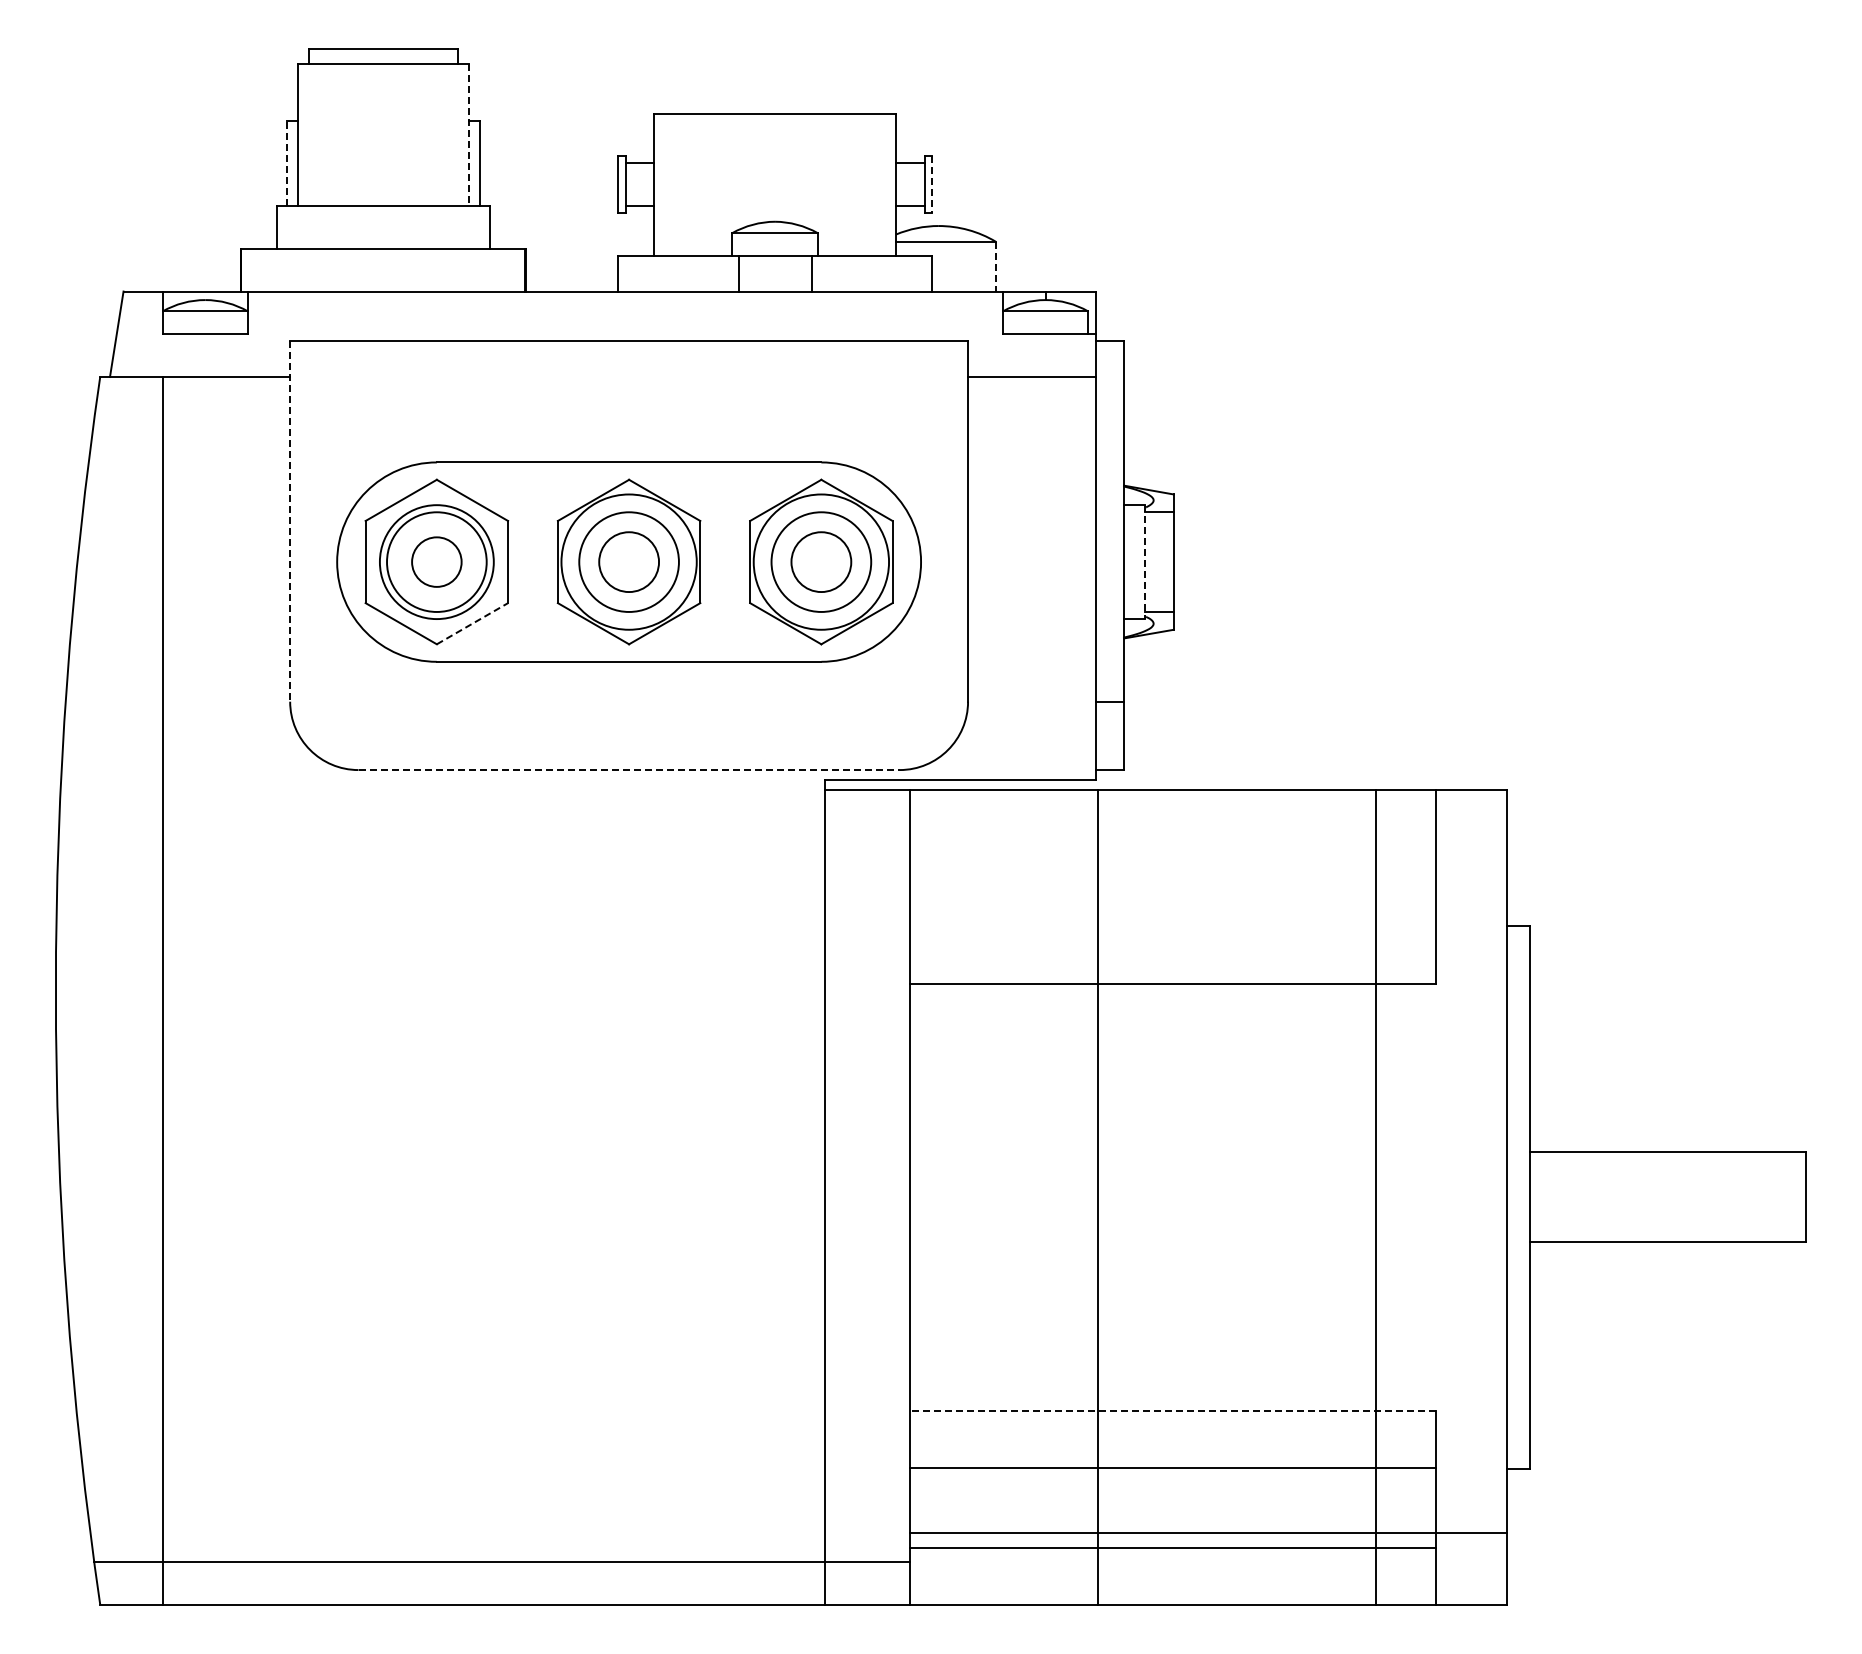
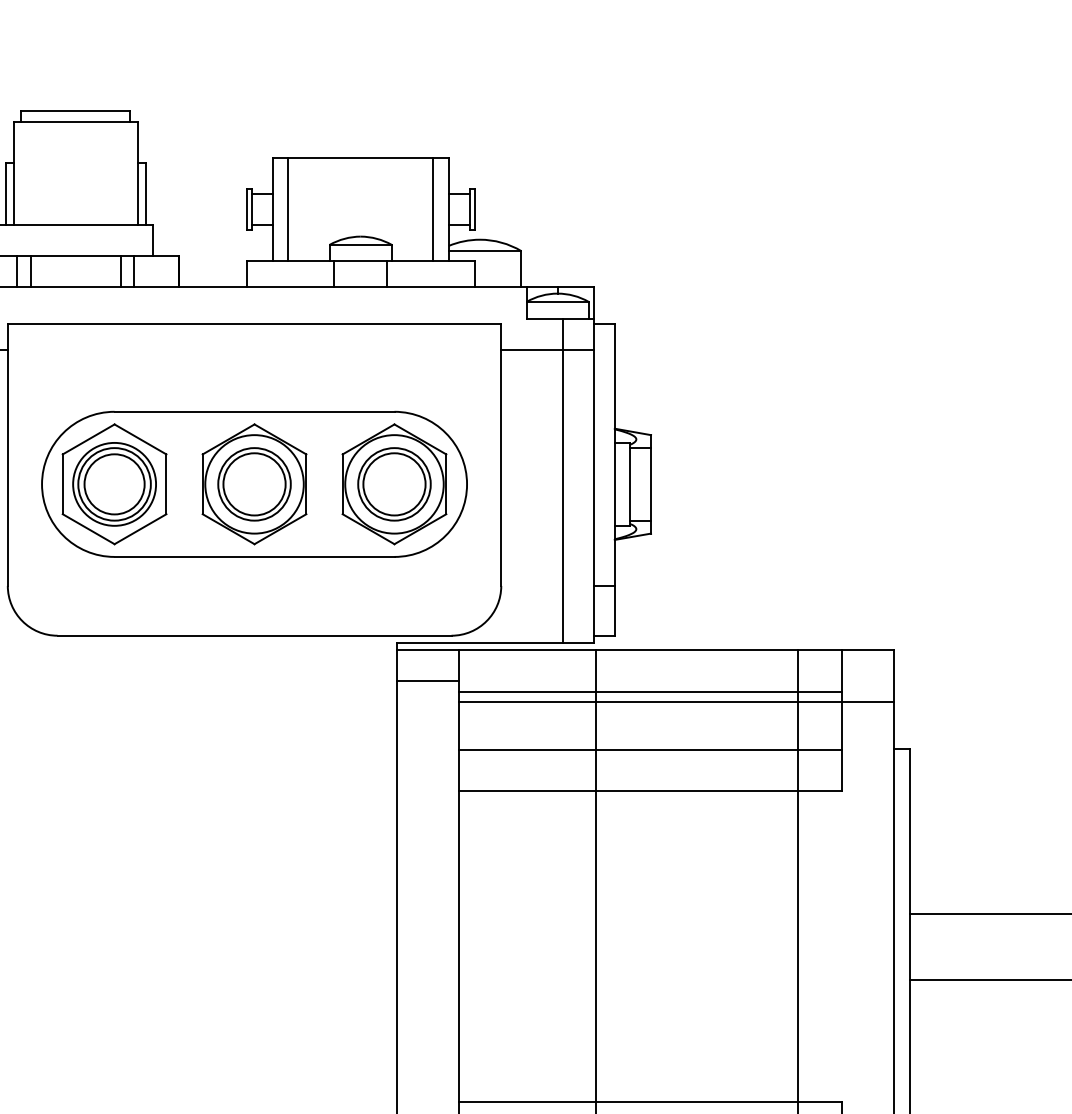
line: (468, 135) -> (137, 173), dashed -> solid
line: (287, 163) -> (5, 194), dashed -> solid
line: (675, 184) -> (288, 209), added
line: (874, 184) -> (433, 209), added
line: (931, 185) -> (474, 210), dashed -> solid
line: (995, 266) -> (521, 269), dashed -> solid
line: (303, 269) -> (17, 271), added
line: (321, 269) -> (30, 271), added
line: (445, 269) -> (120, 271), added
line: (463, 269) -> (133, 271), added
line: (290, 522) -> (8, 455), dashed -> solid
line: (1052, 557) -> (562, 481), added
circle: (436, 561) -> (114, 483), size x1.67
circle: (628, 561) -> (254, 483), size x1.43
circle: (821, 561) -> (394, 483), size x1.43
line: (1145, 562) -> (630, 484), dashed -> solid
line: (472, 623) -> (140, 529), dashed -> solid
line: (629, 770) -> (254, 636), dashed -> solid
line: (867, 832) -> (428, 681), added
line: (1172, 846) -> (650, 691), added
line: (1208, 861) -> (676, 702), added
line: (1172, 926) -> (650, 749), added
line: (1173, 1410) -> (650, 1101), dashed -> solid

